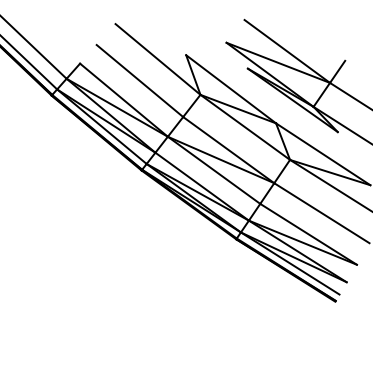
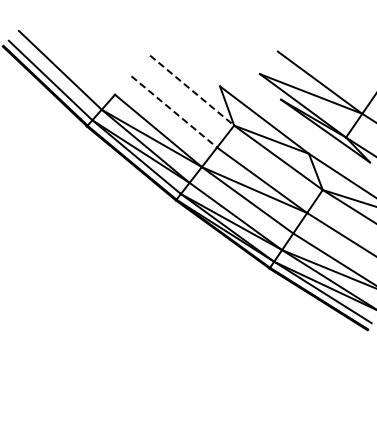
line: (158, 59) -> (192, 90), solid -> dashed
line: (140, 80) -> (174, 111), solid -> dashed

